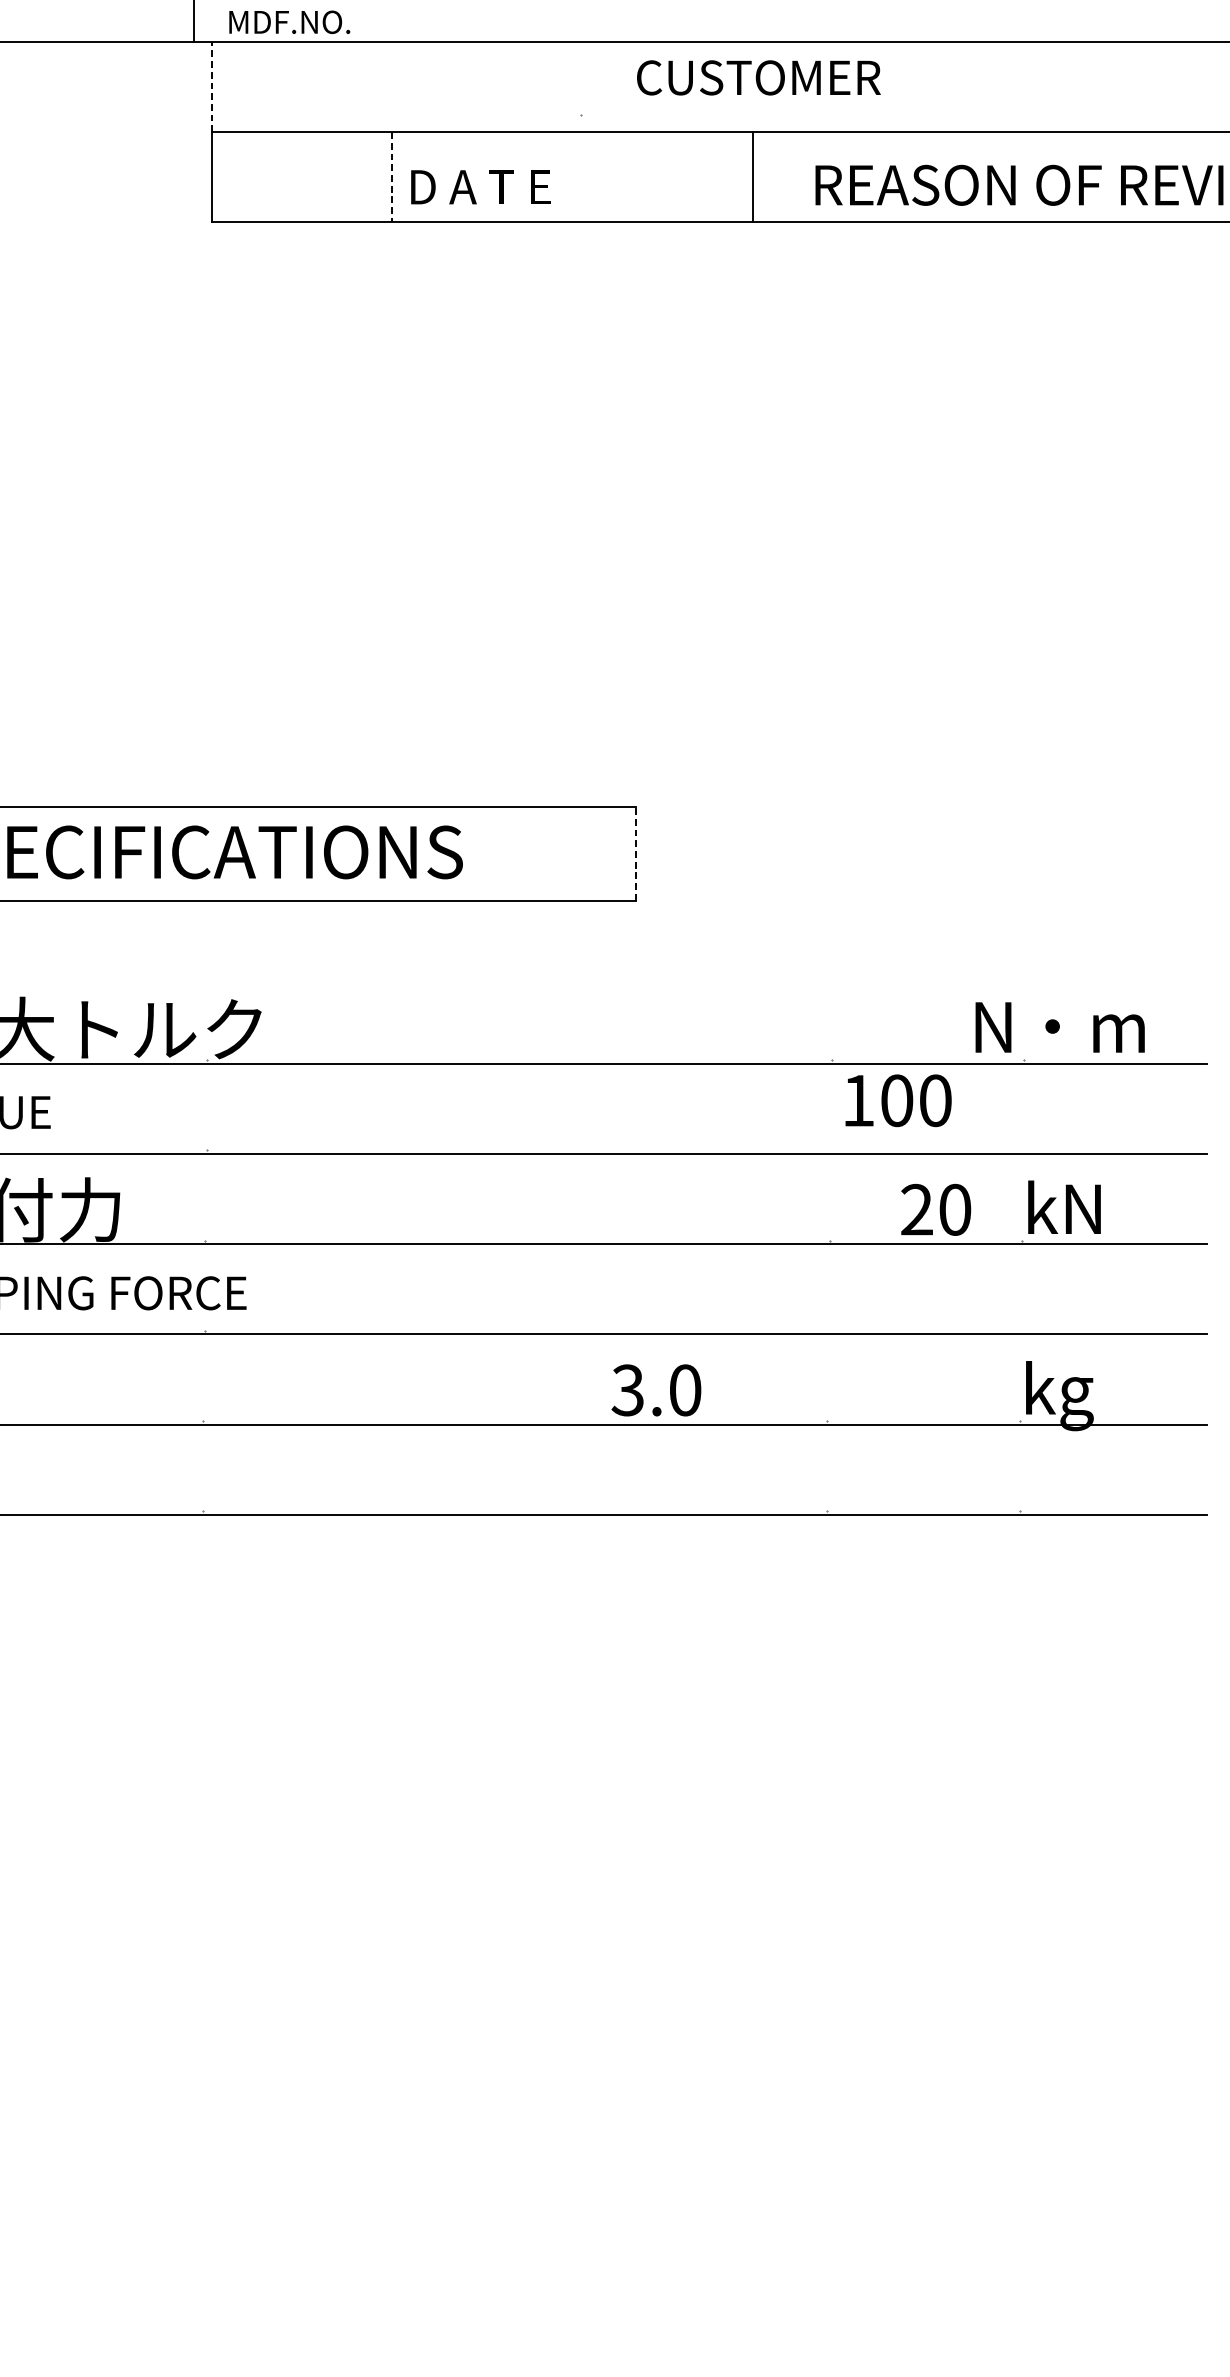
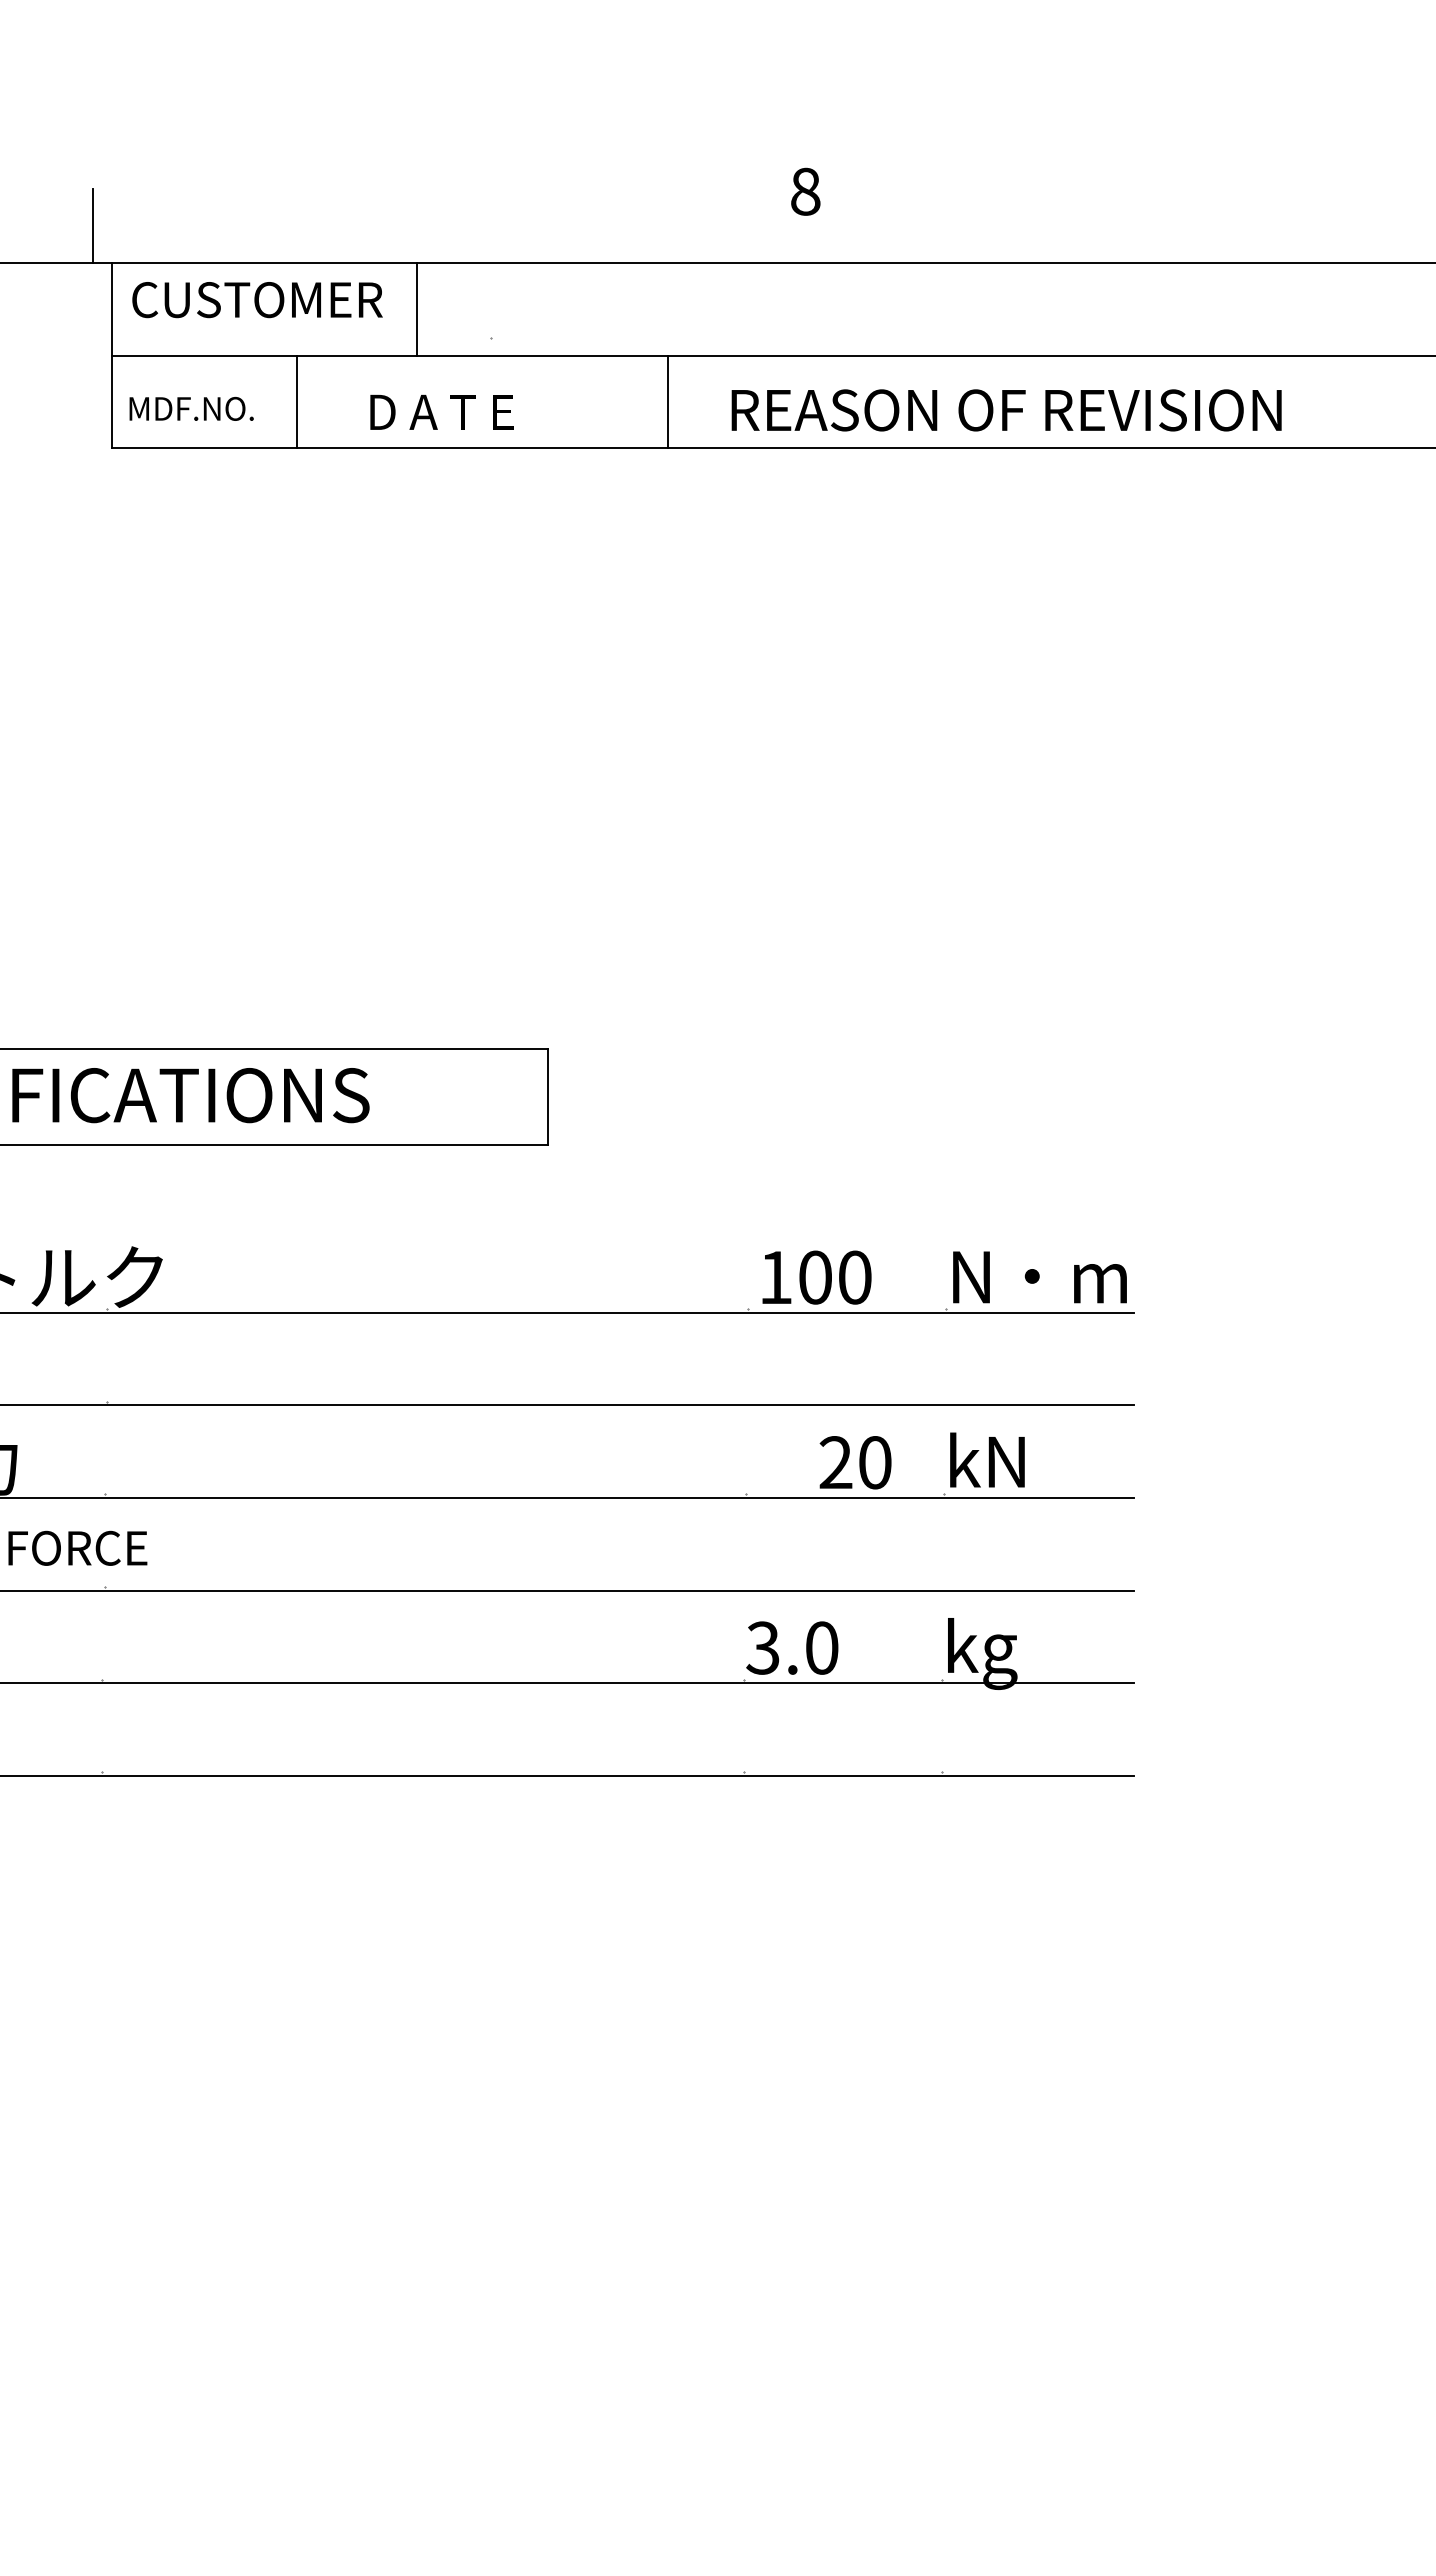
text: (289, 21) -> (191, 408), moved
text: (758, 78) -> (257, 300), moved
line: (211, 86) -> (111, 308), dashed -> solid
line: (509, 87) -> (417, 309), added
line: (391, 177) -> (296, 402), dashed -> solid
text: (480, 186) -> (441, 411), moved
line: (636, 853) -> (547, 1096), dashed -> solid
text: (1059, 1027) -> (1039, 1277), moved
text: (898, 1100) -> (816, 1277), moved
text: (656, 1389) -> (792, 1647), moved

